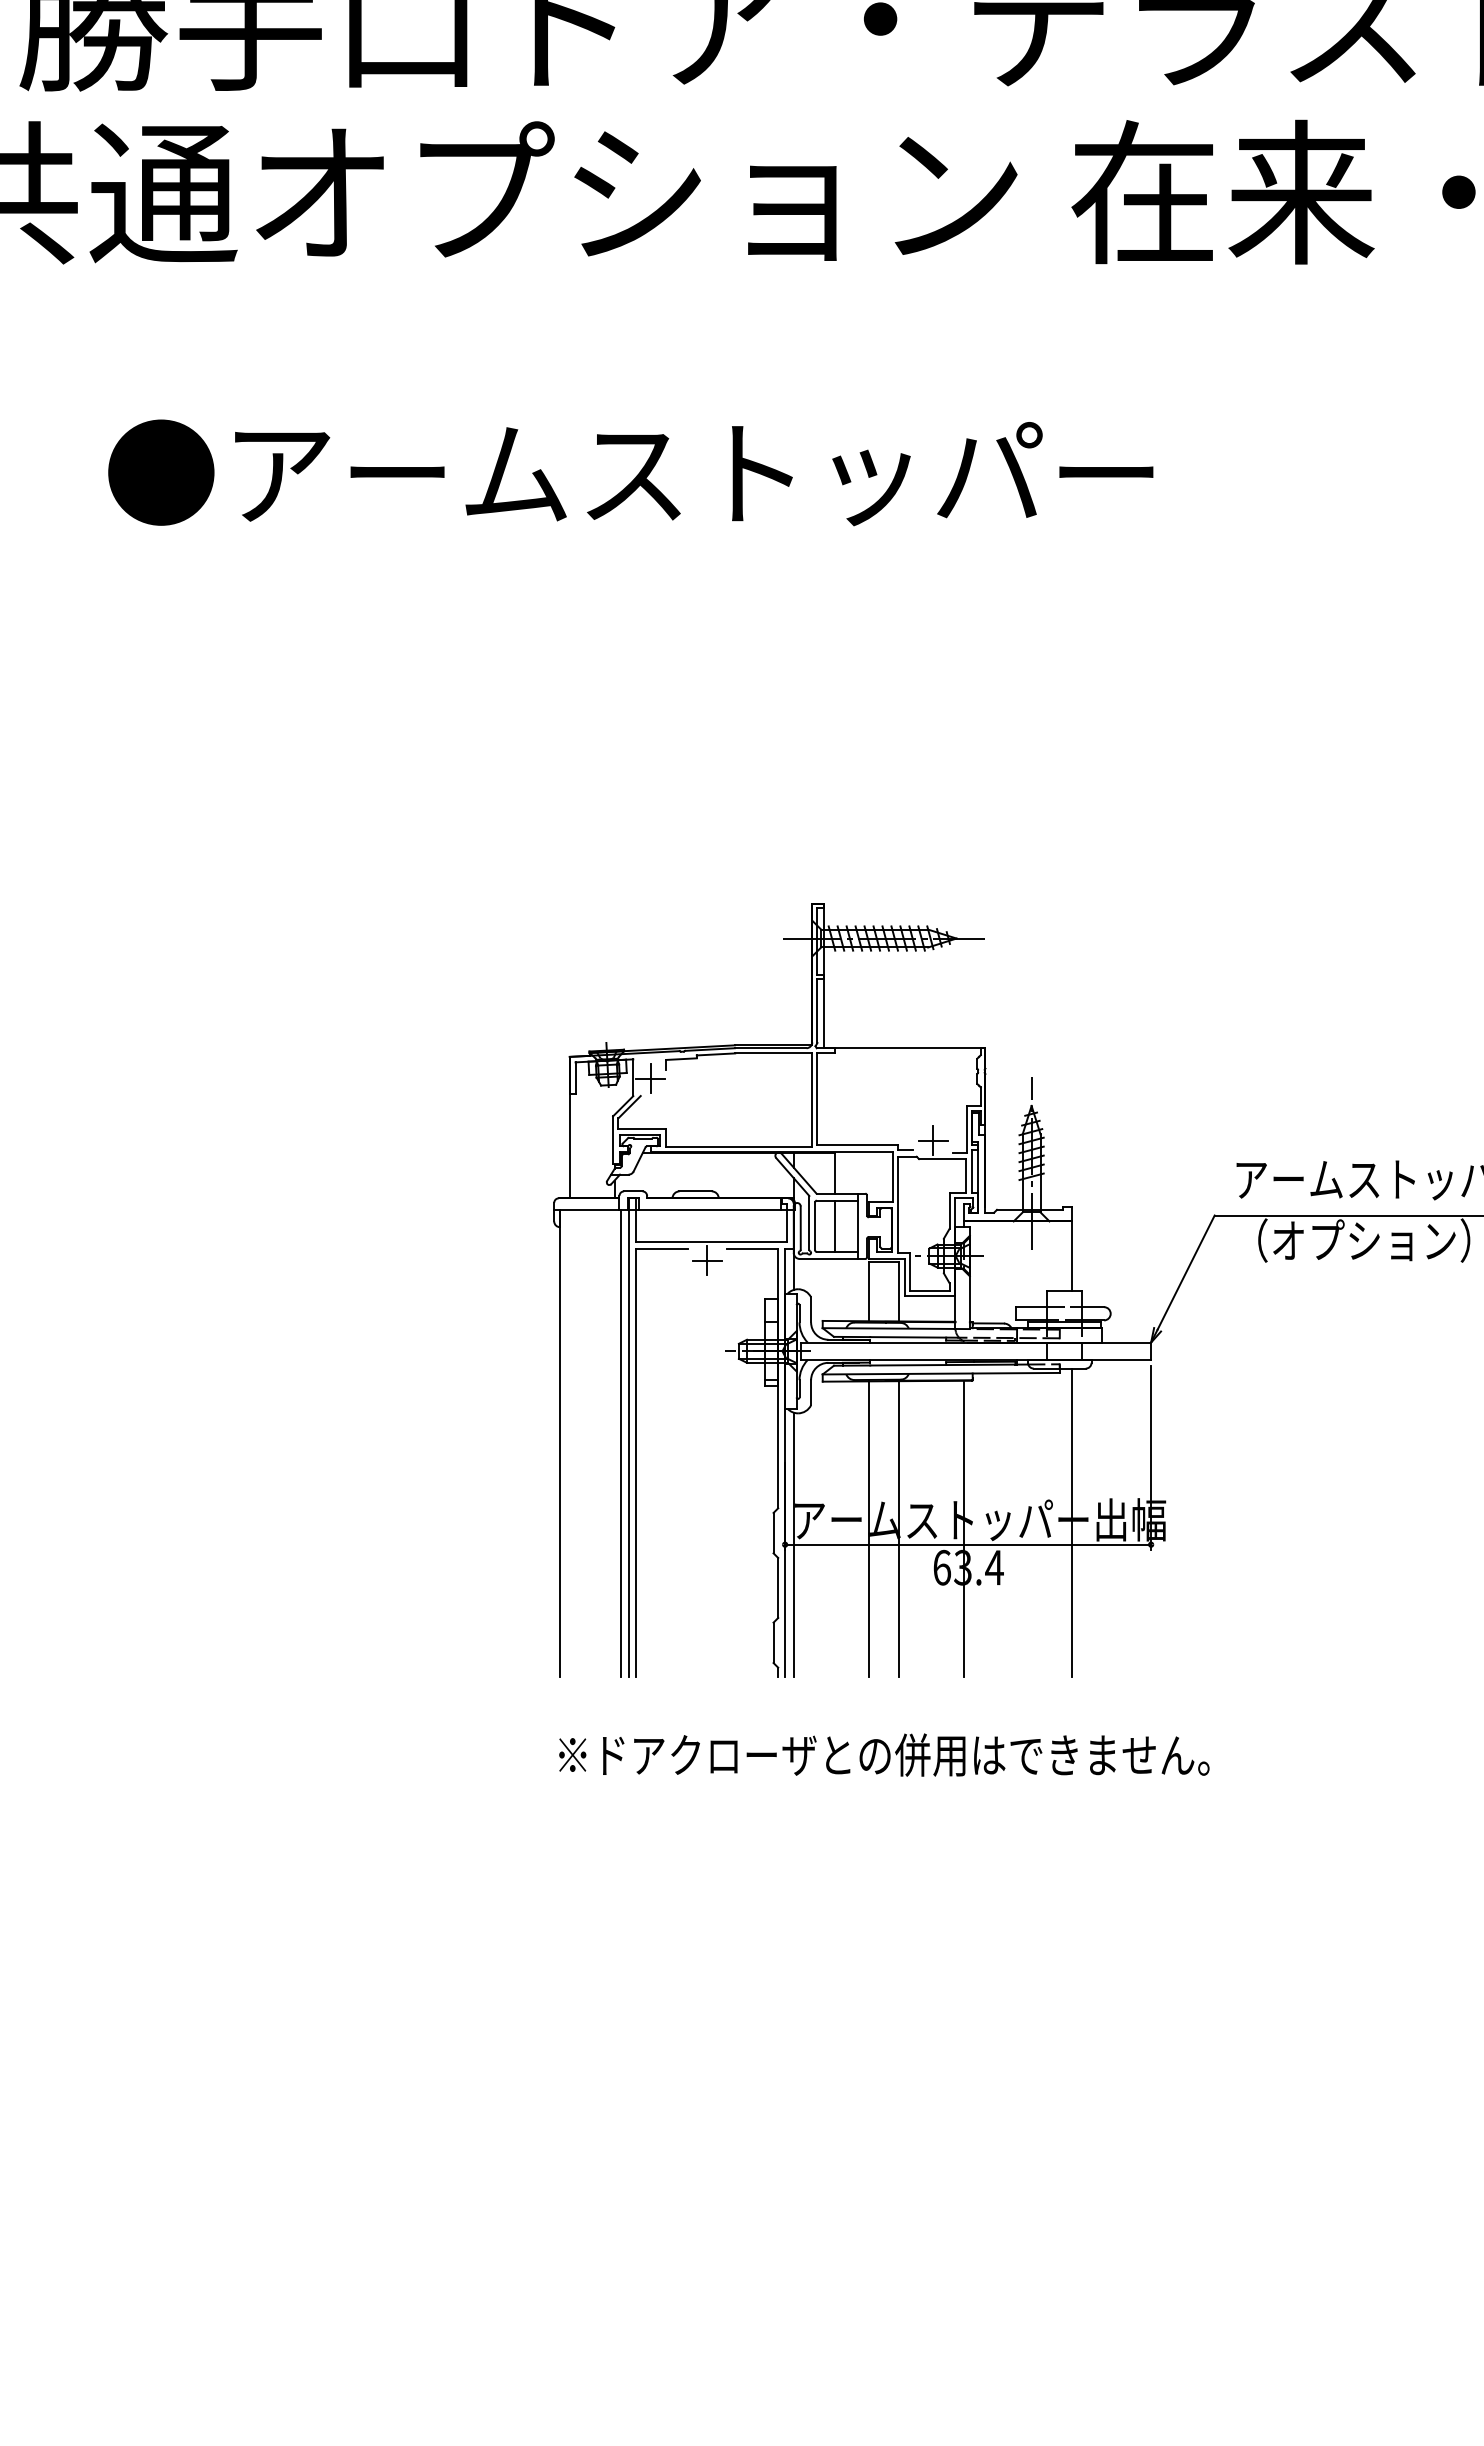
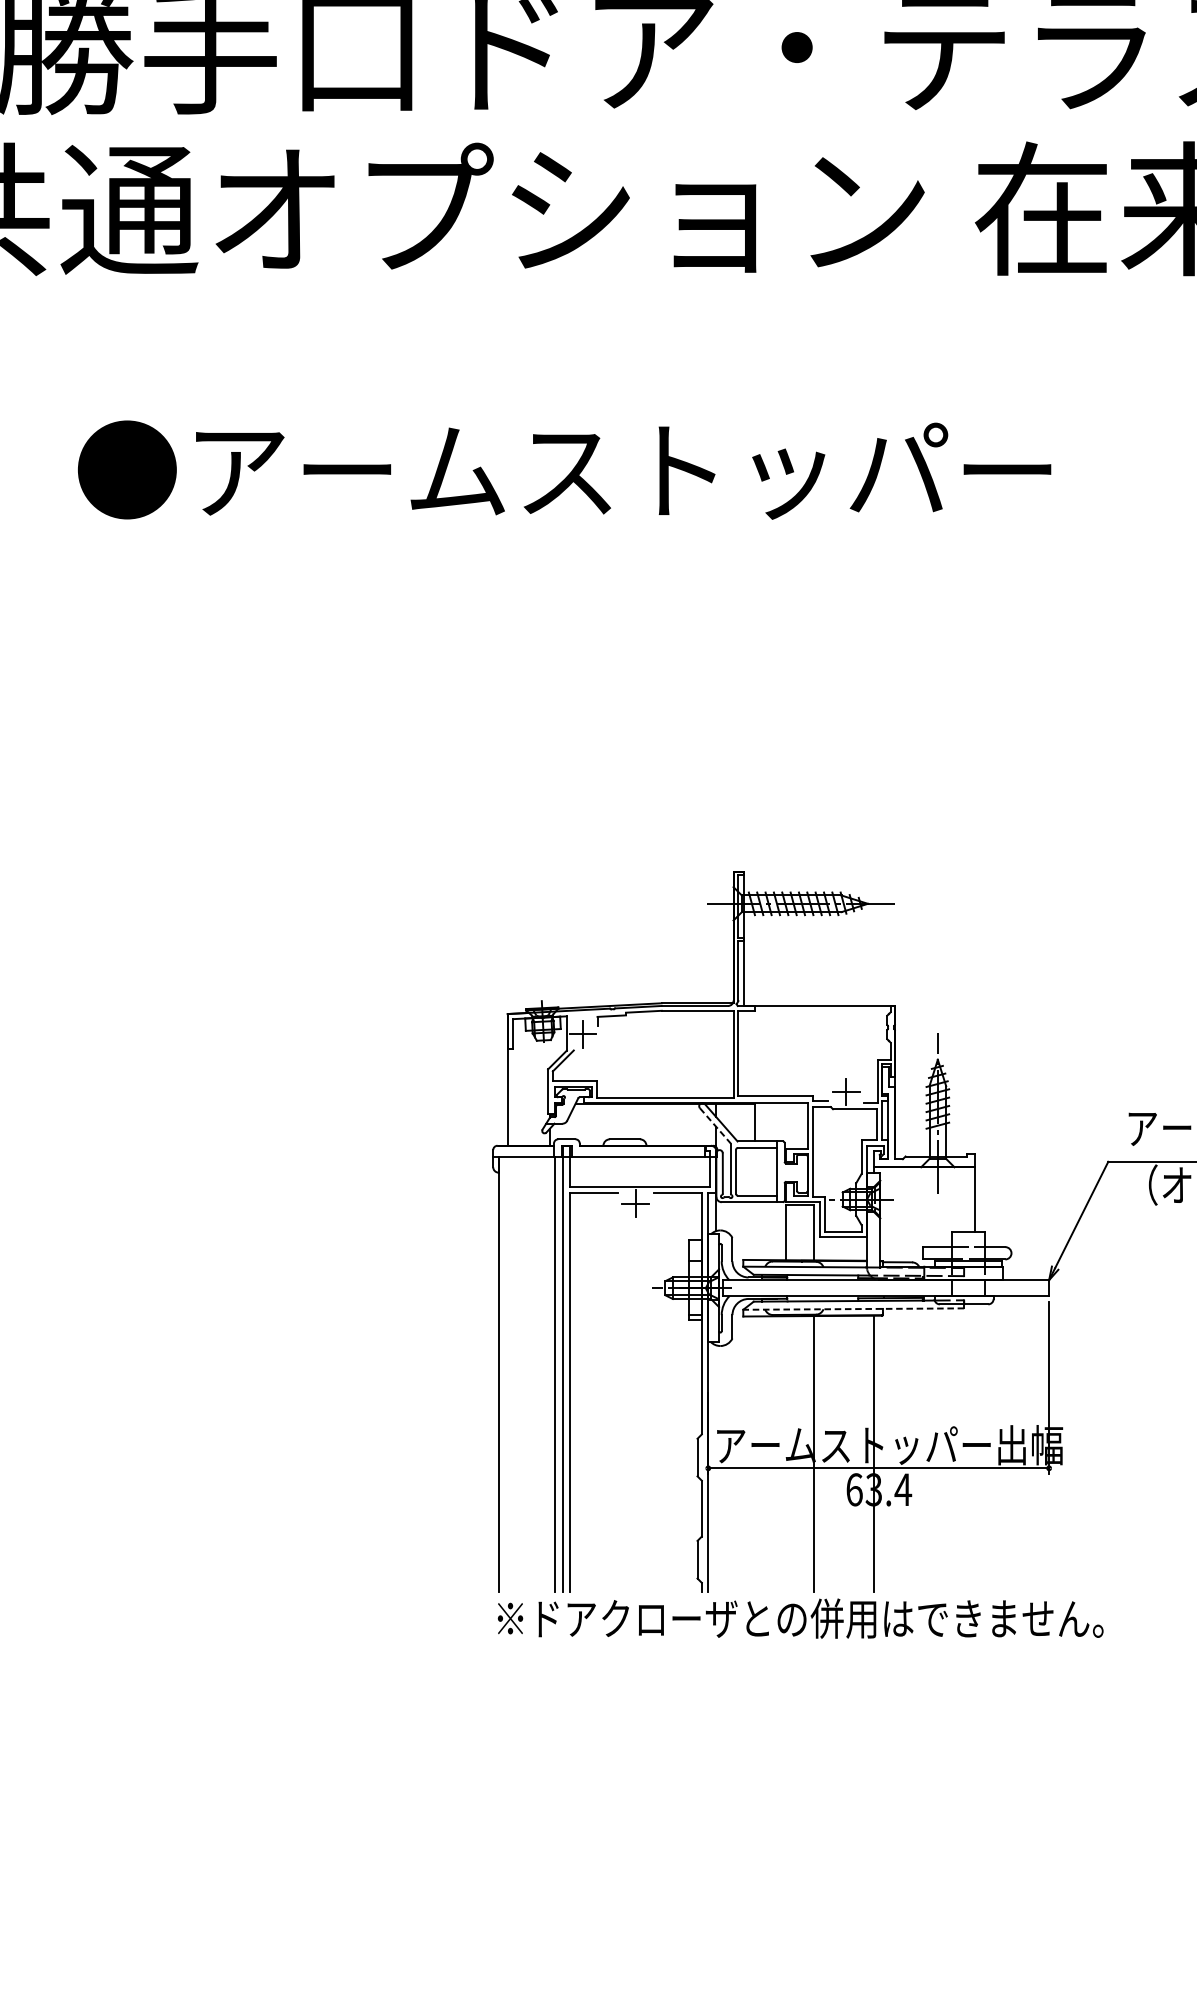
line: (793, 1177) -> (716, 1126), solid -> dashed
line: (835, 1226) -> (755, 1172), removed
line: (941, 1373) -> (853, 1308), solid -> dashed
line: (1072, 1522) -> (975, 1447), removed
line: (868, 1529) -> (785, 1454), removed
line: (793, 1544) -> (716, 1468), removed
text: (884, 1754) -> (800, 1618), moved

